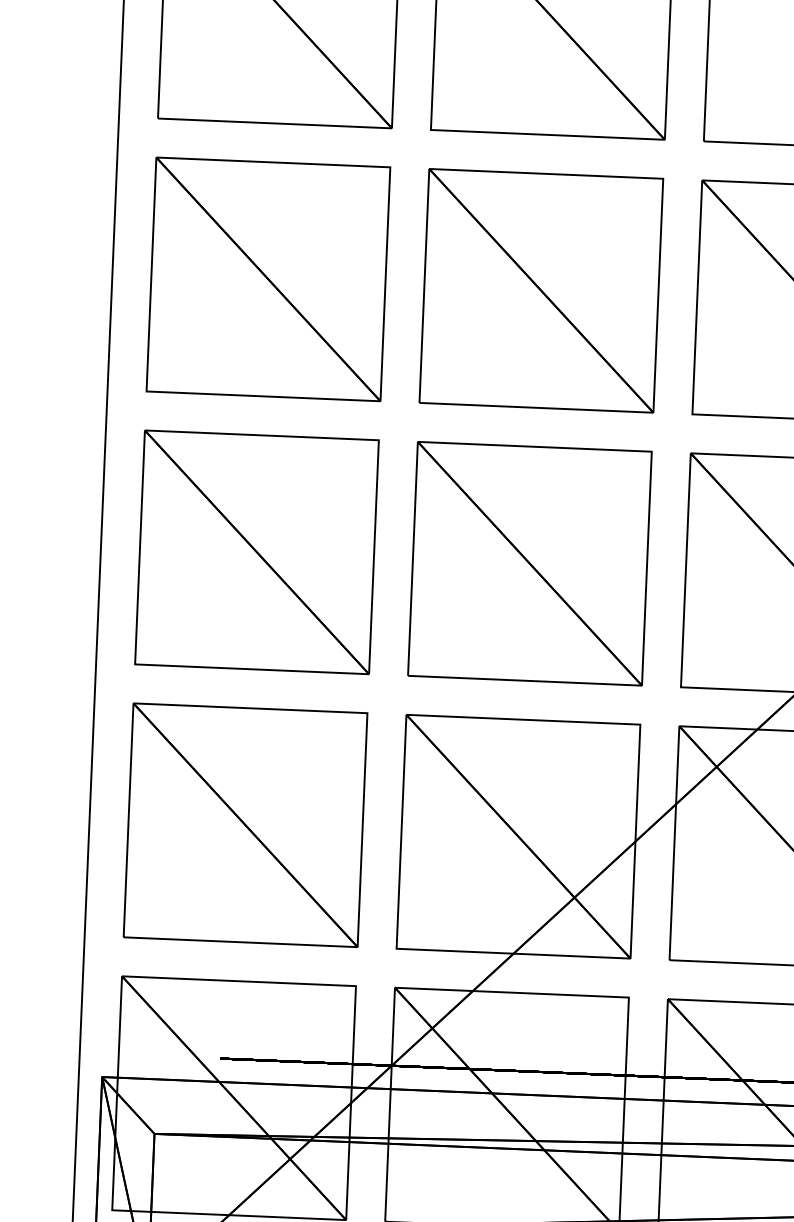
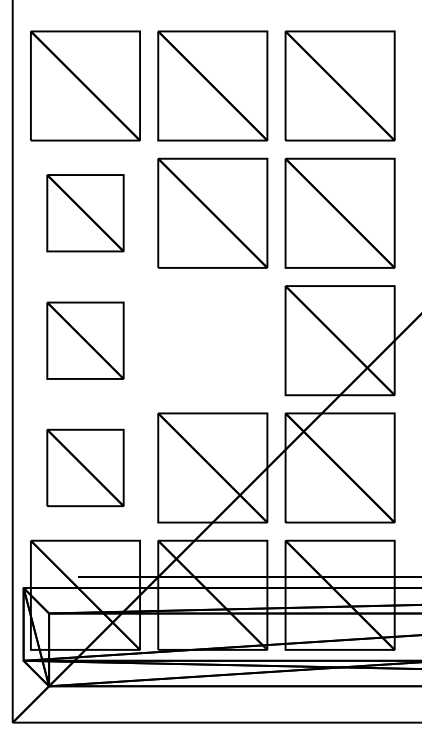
part: (268, 277) -> (85, 212), size x0.7
part: (257, 551) -> (85, 340), size x0.7
part: (529, 563) -> (212, 340), removed
part: (245, 824) -> (85, 467), size x0.7

